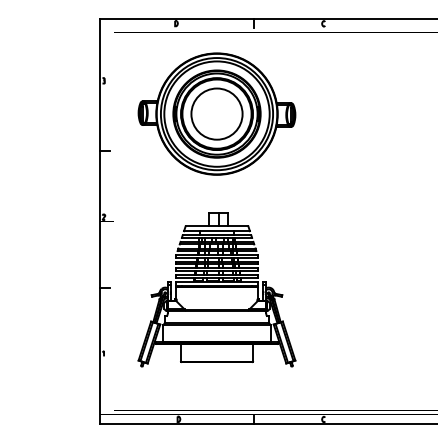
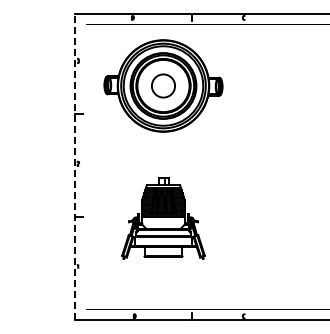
circle: (217, 113) -> (163, 85), size x0.6
line: (100, 220) -> (75, 166), solid -> dashed
part: (217, 289) -> (163, 218), size x0.7

